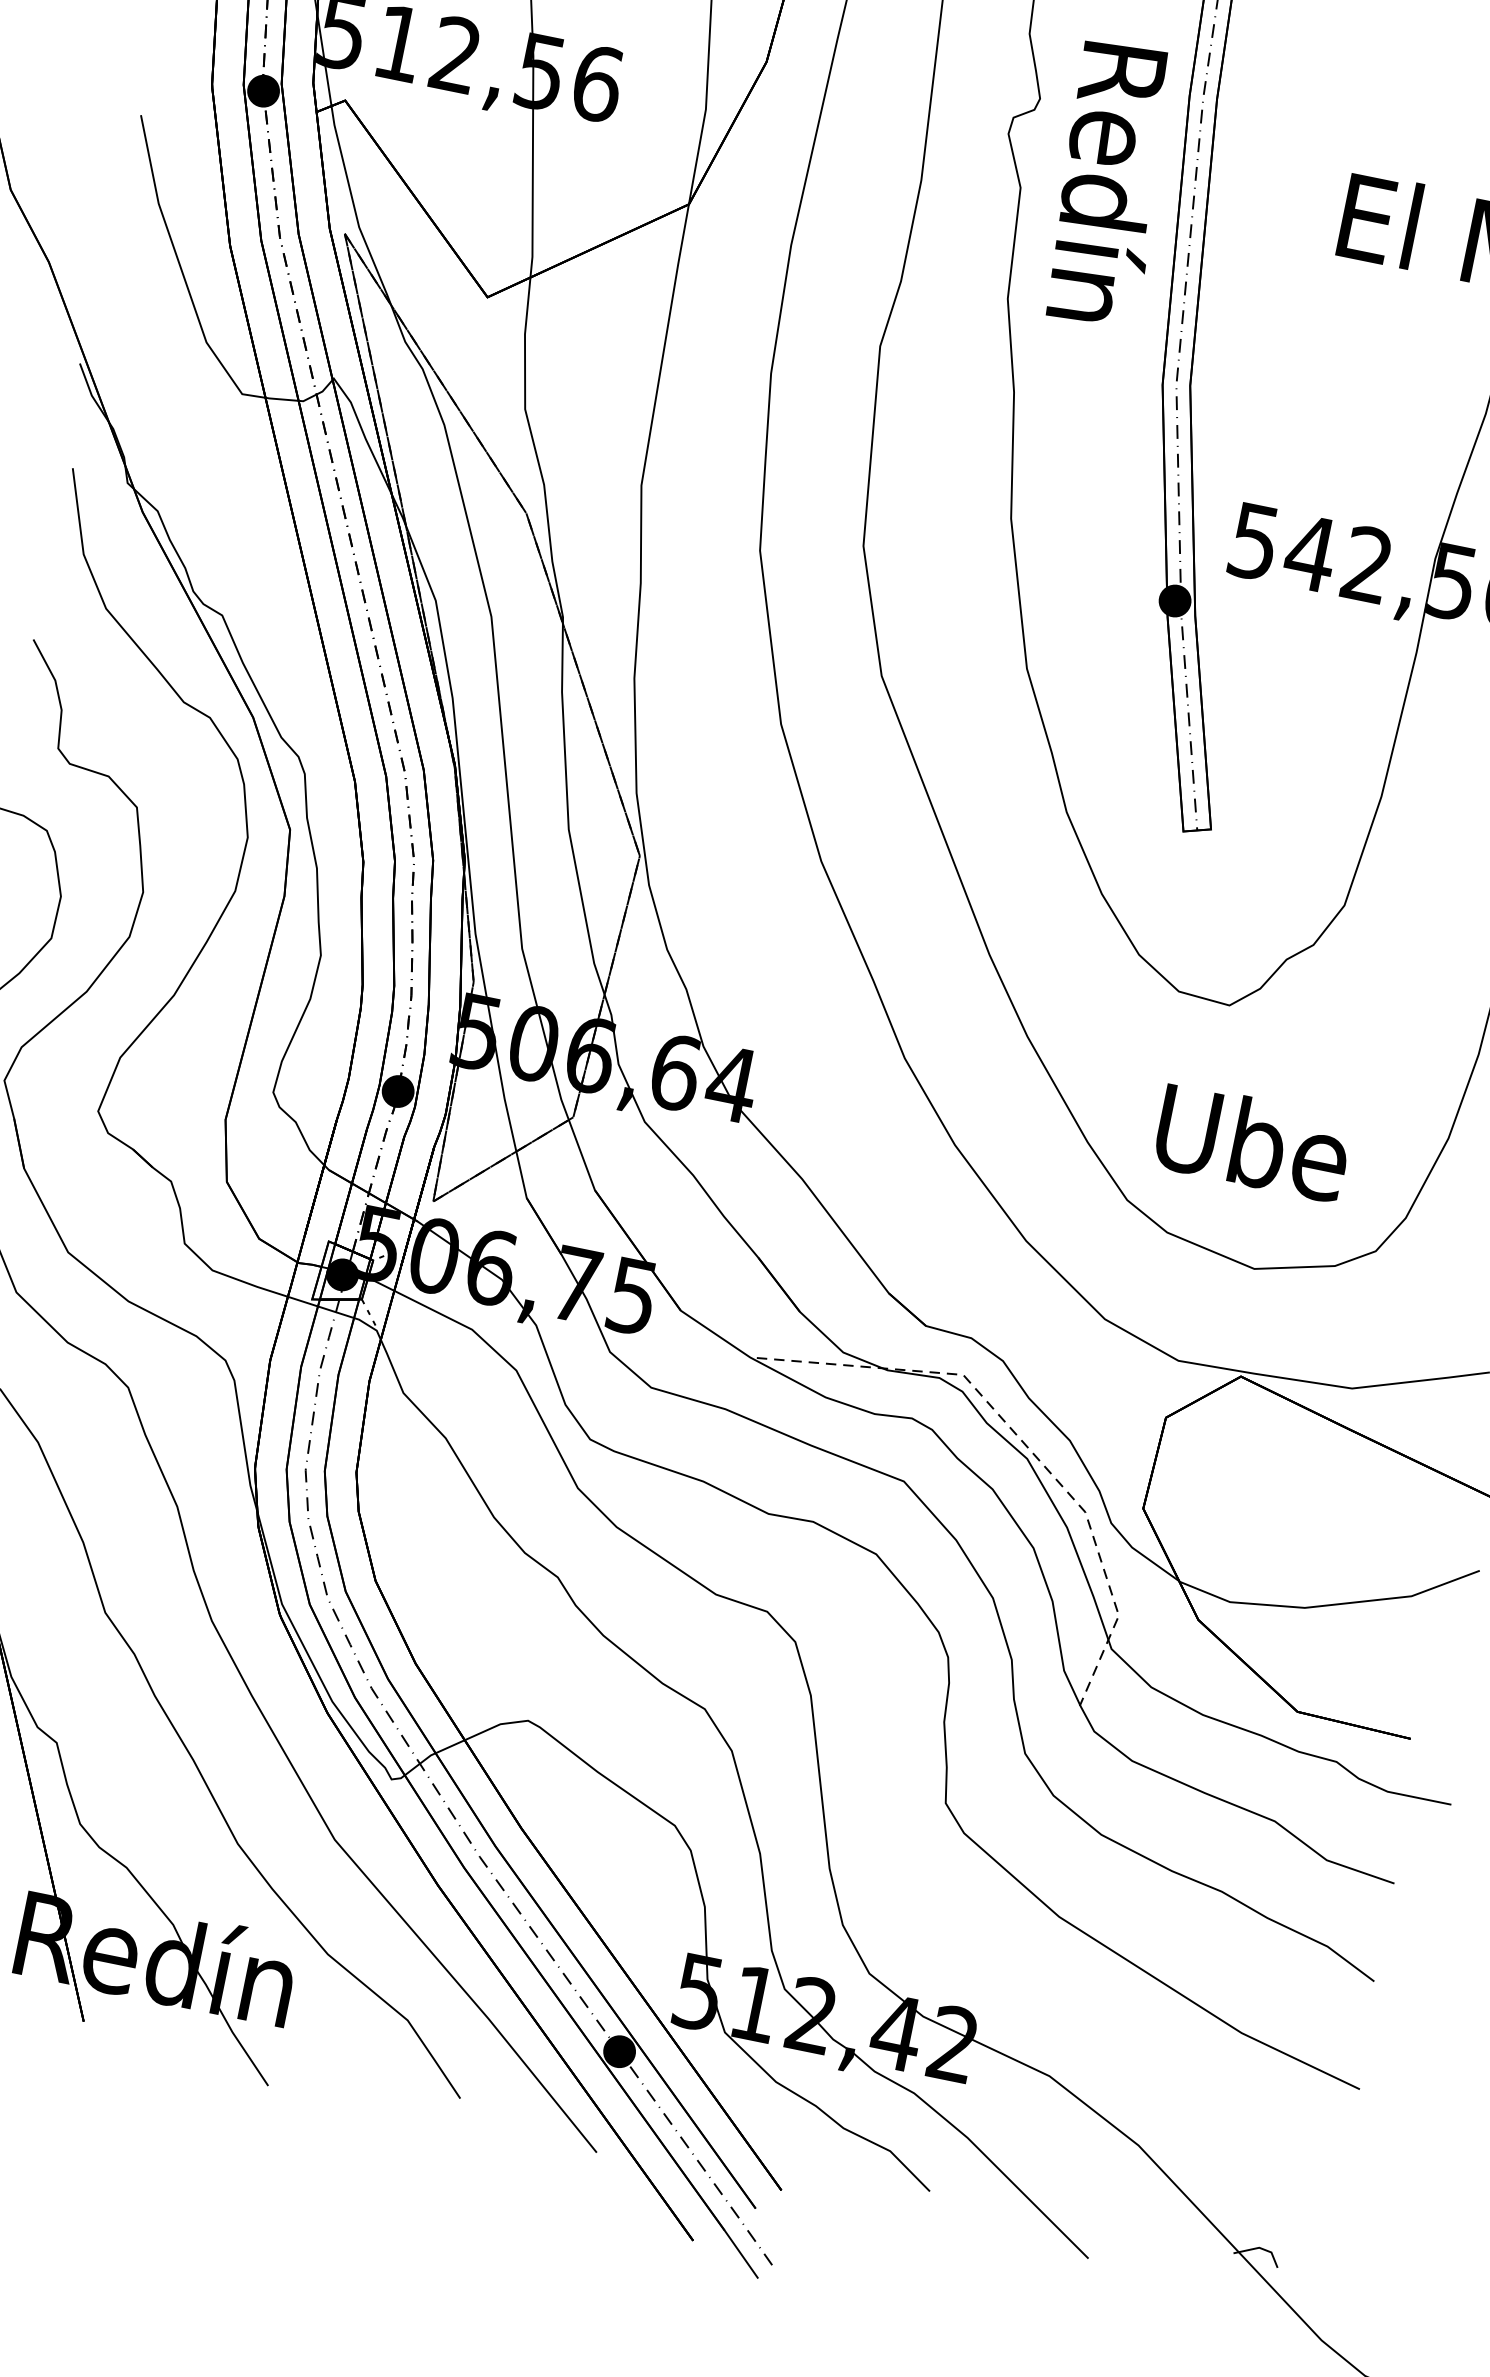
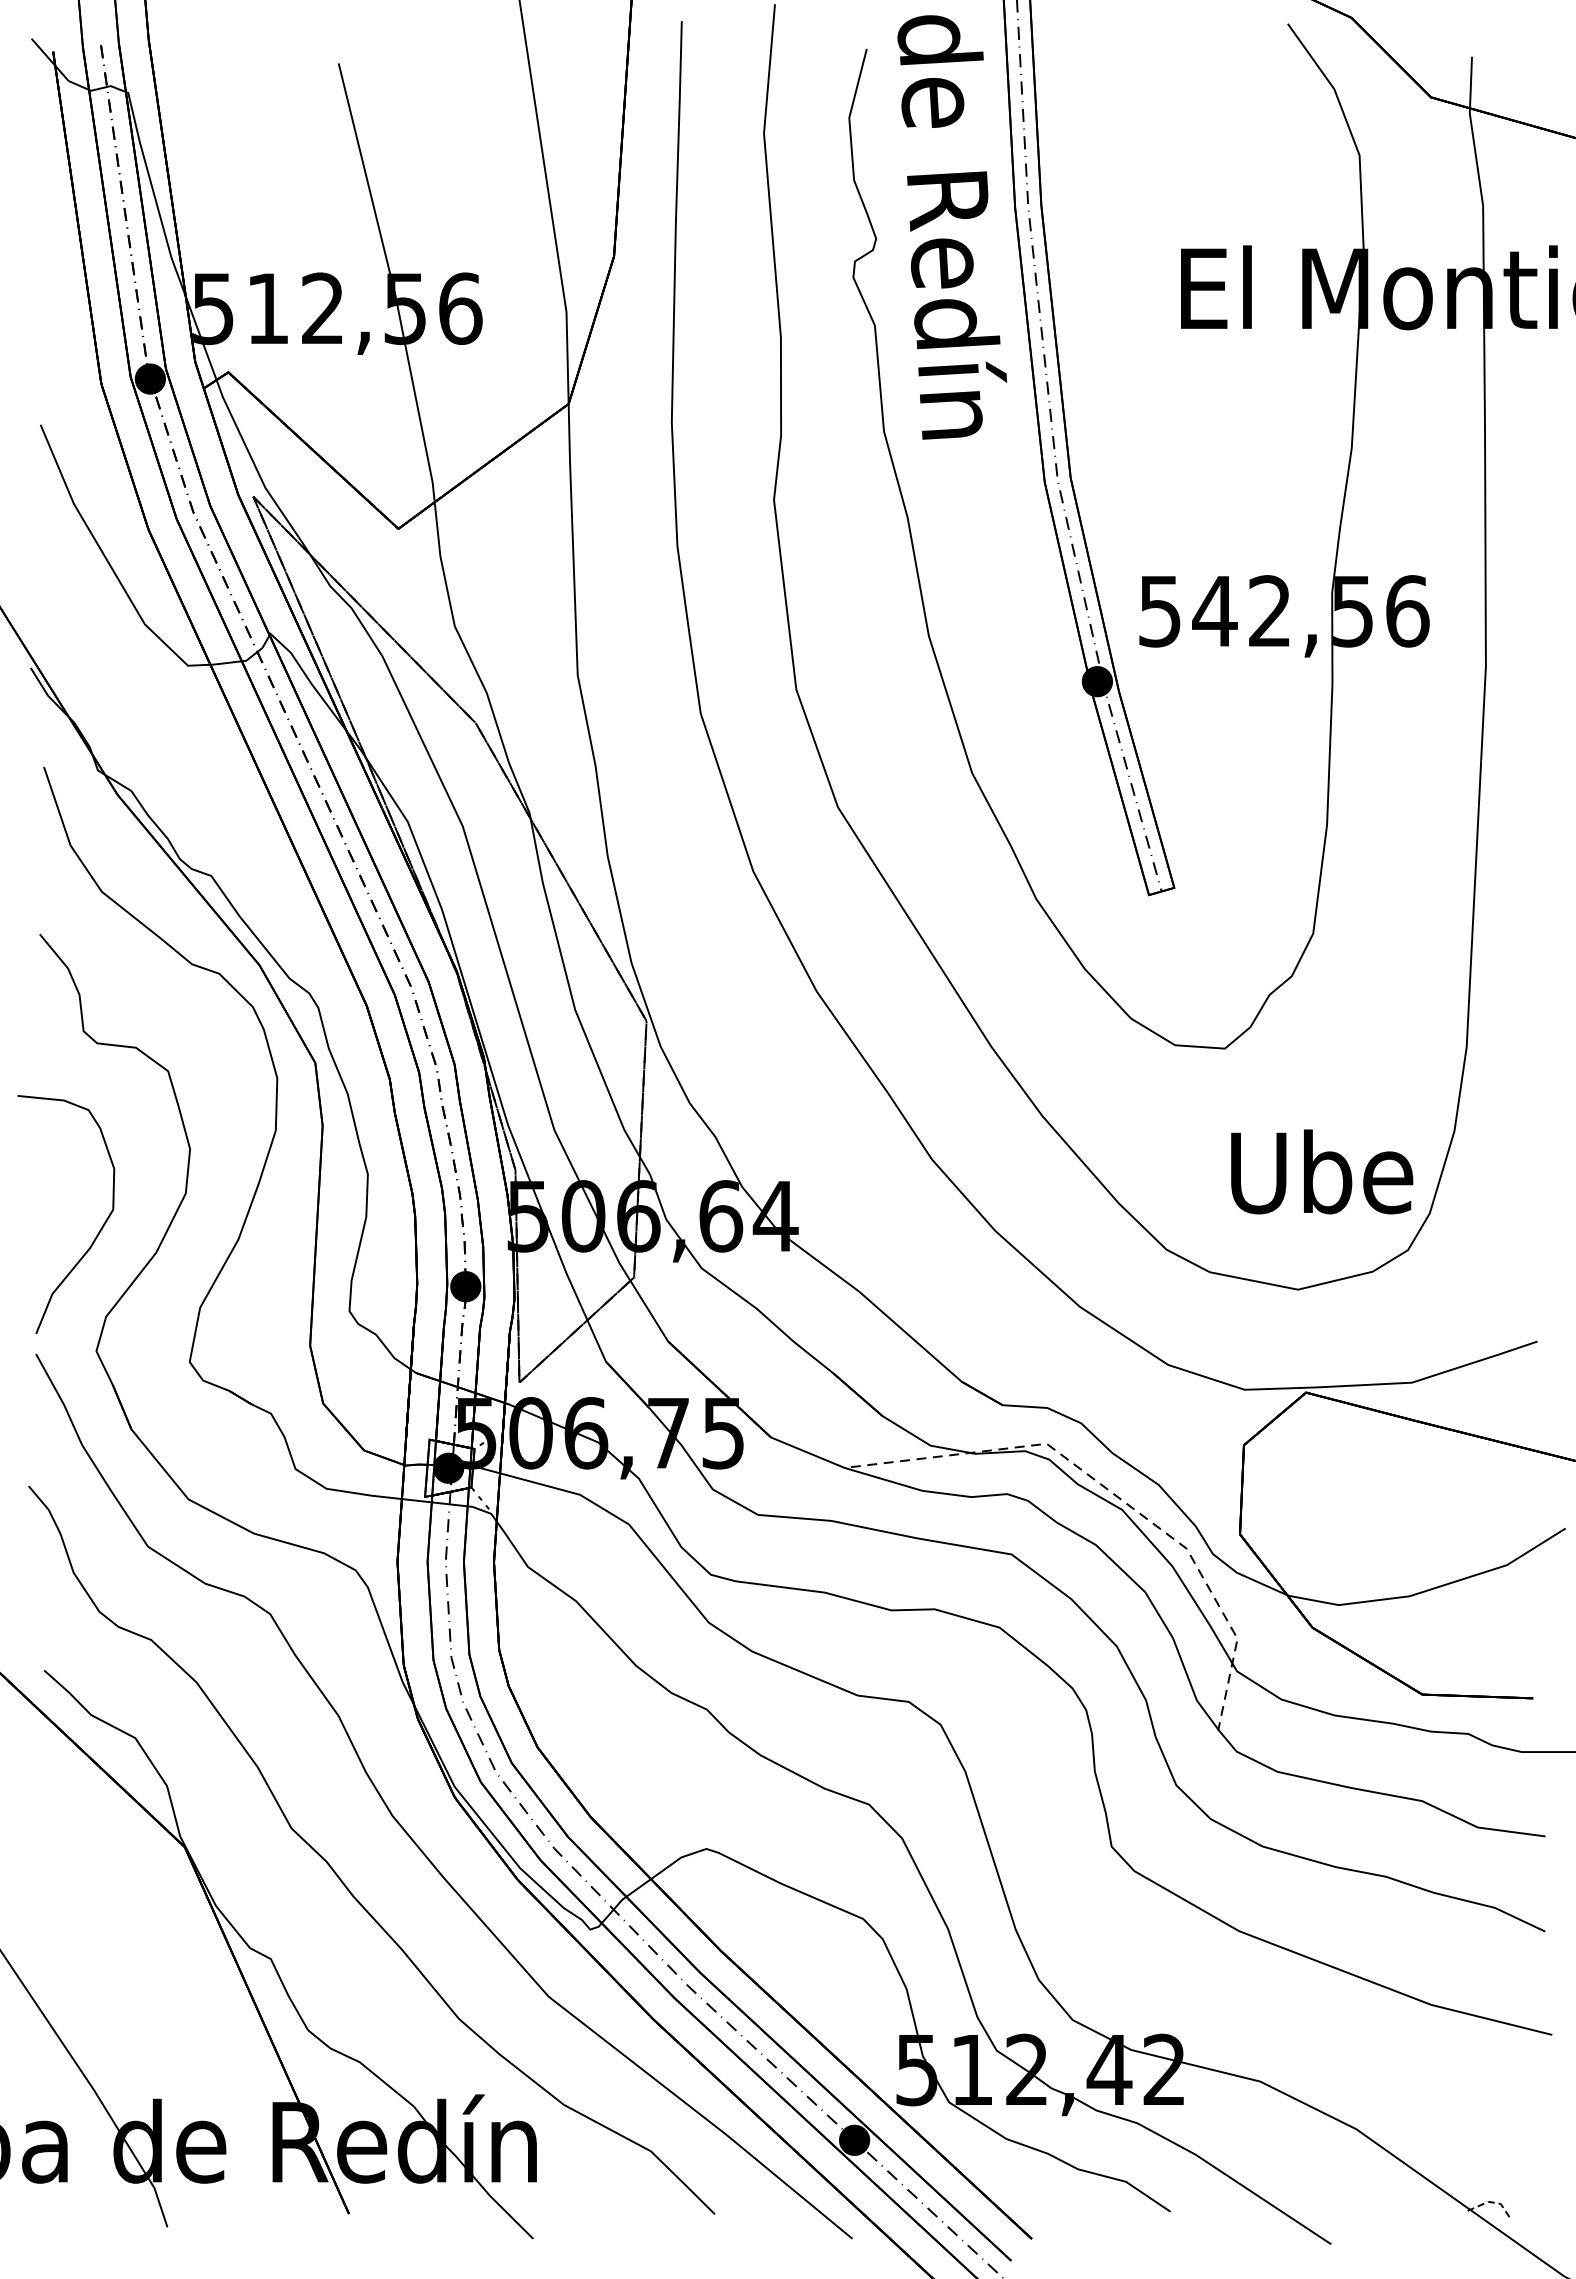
text: (1253, 1142) -> (1322, 1171), moved
line: (1260, 2247) -> (1489, 2201), solid -> dashed

